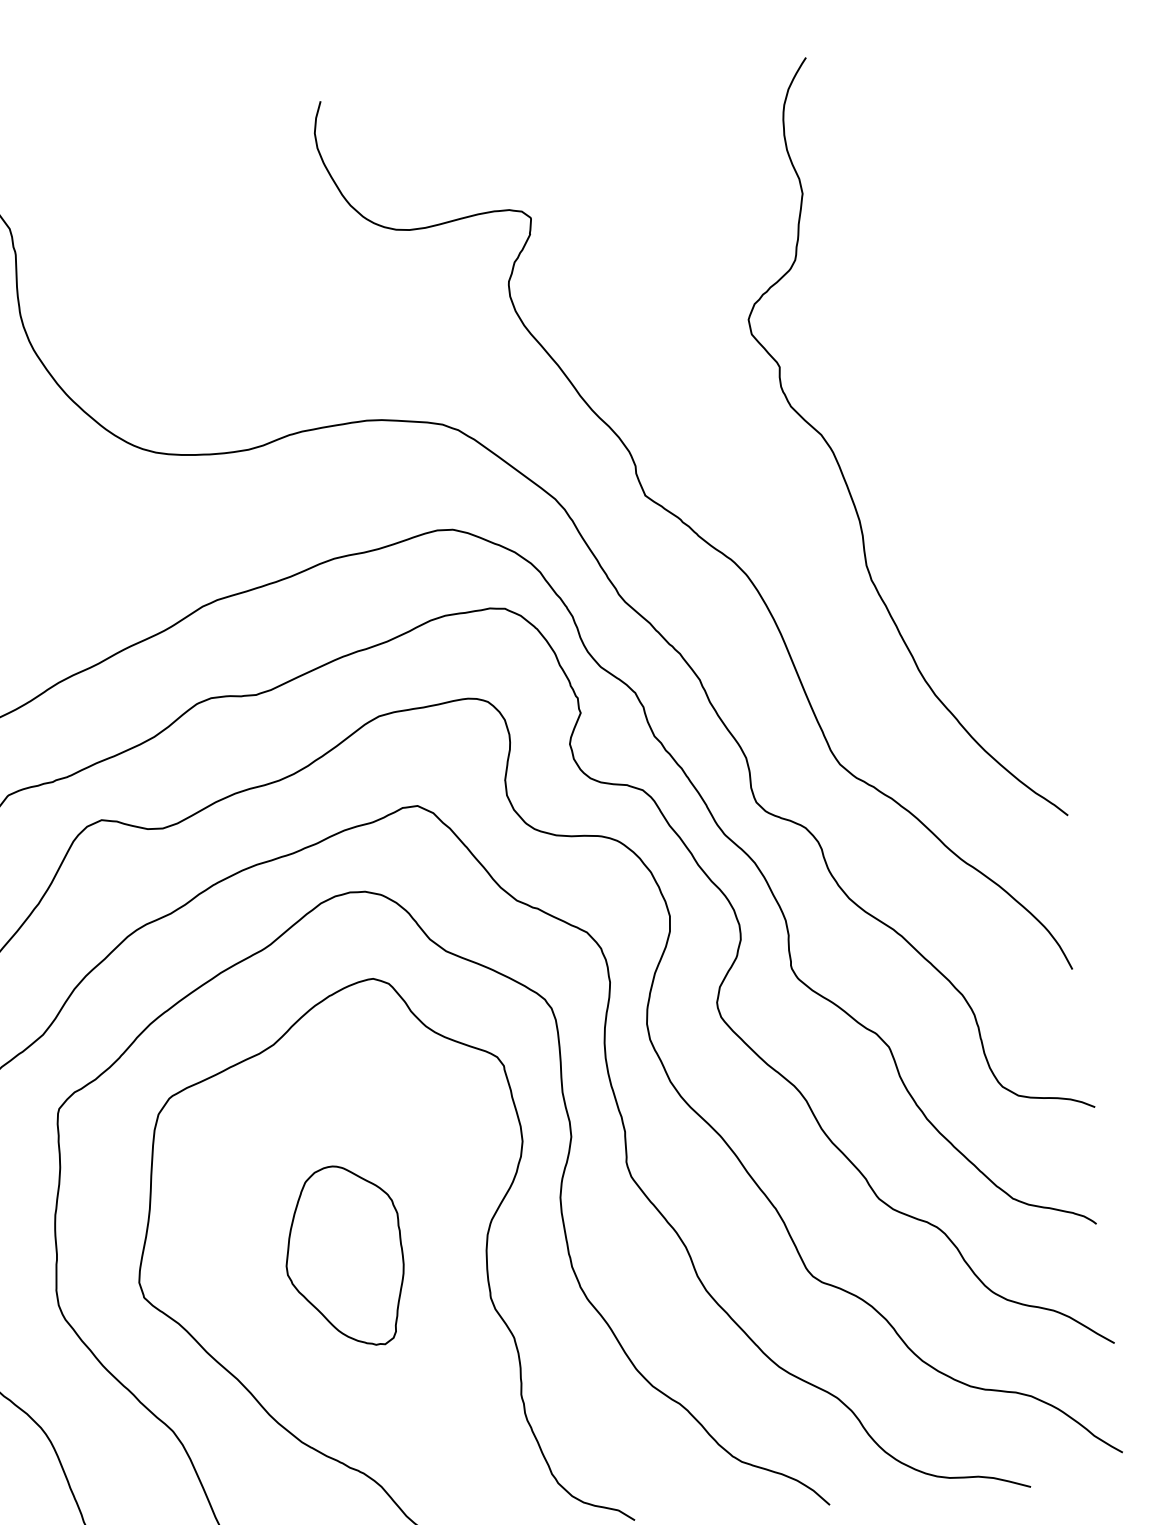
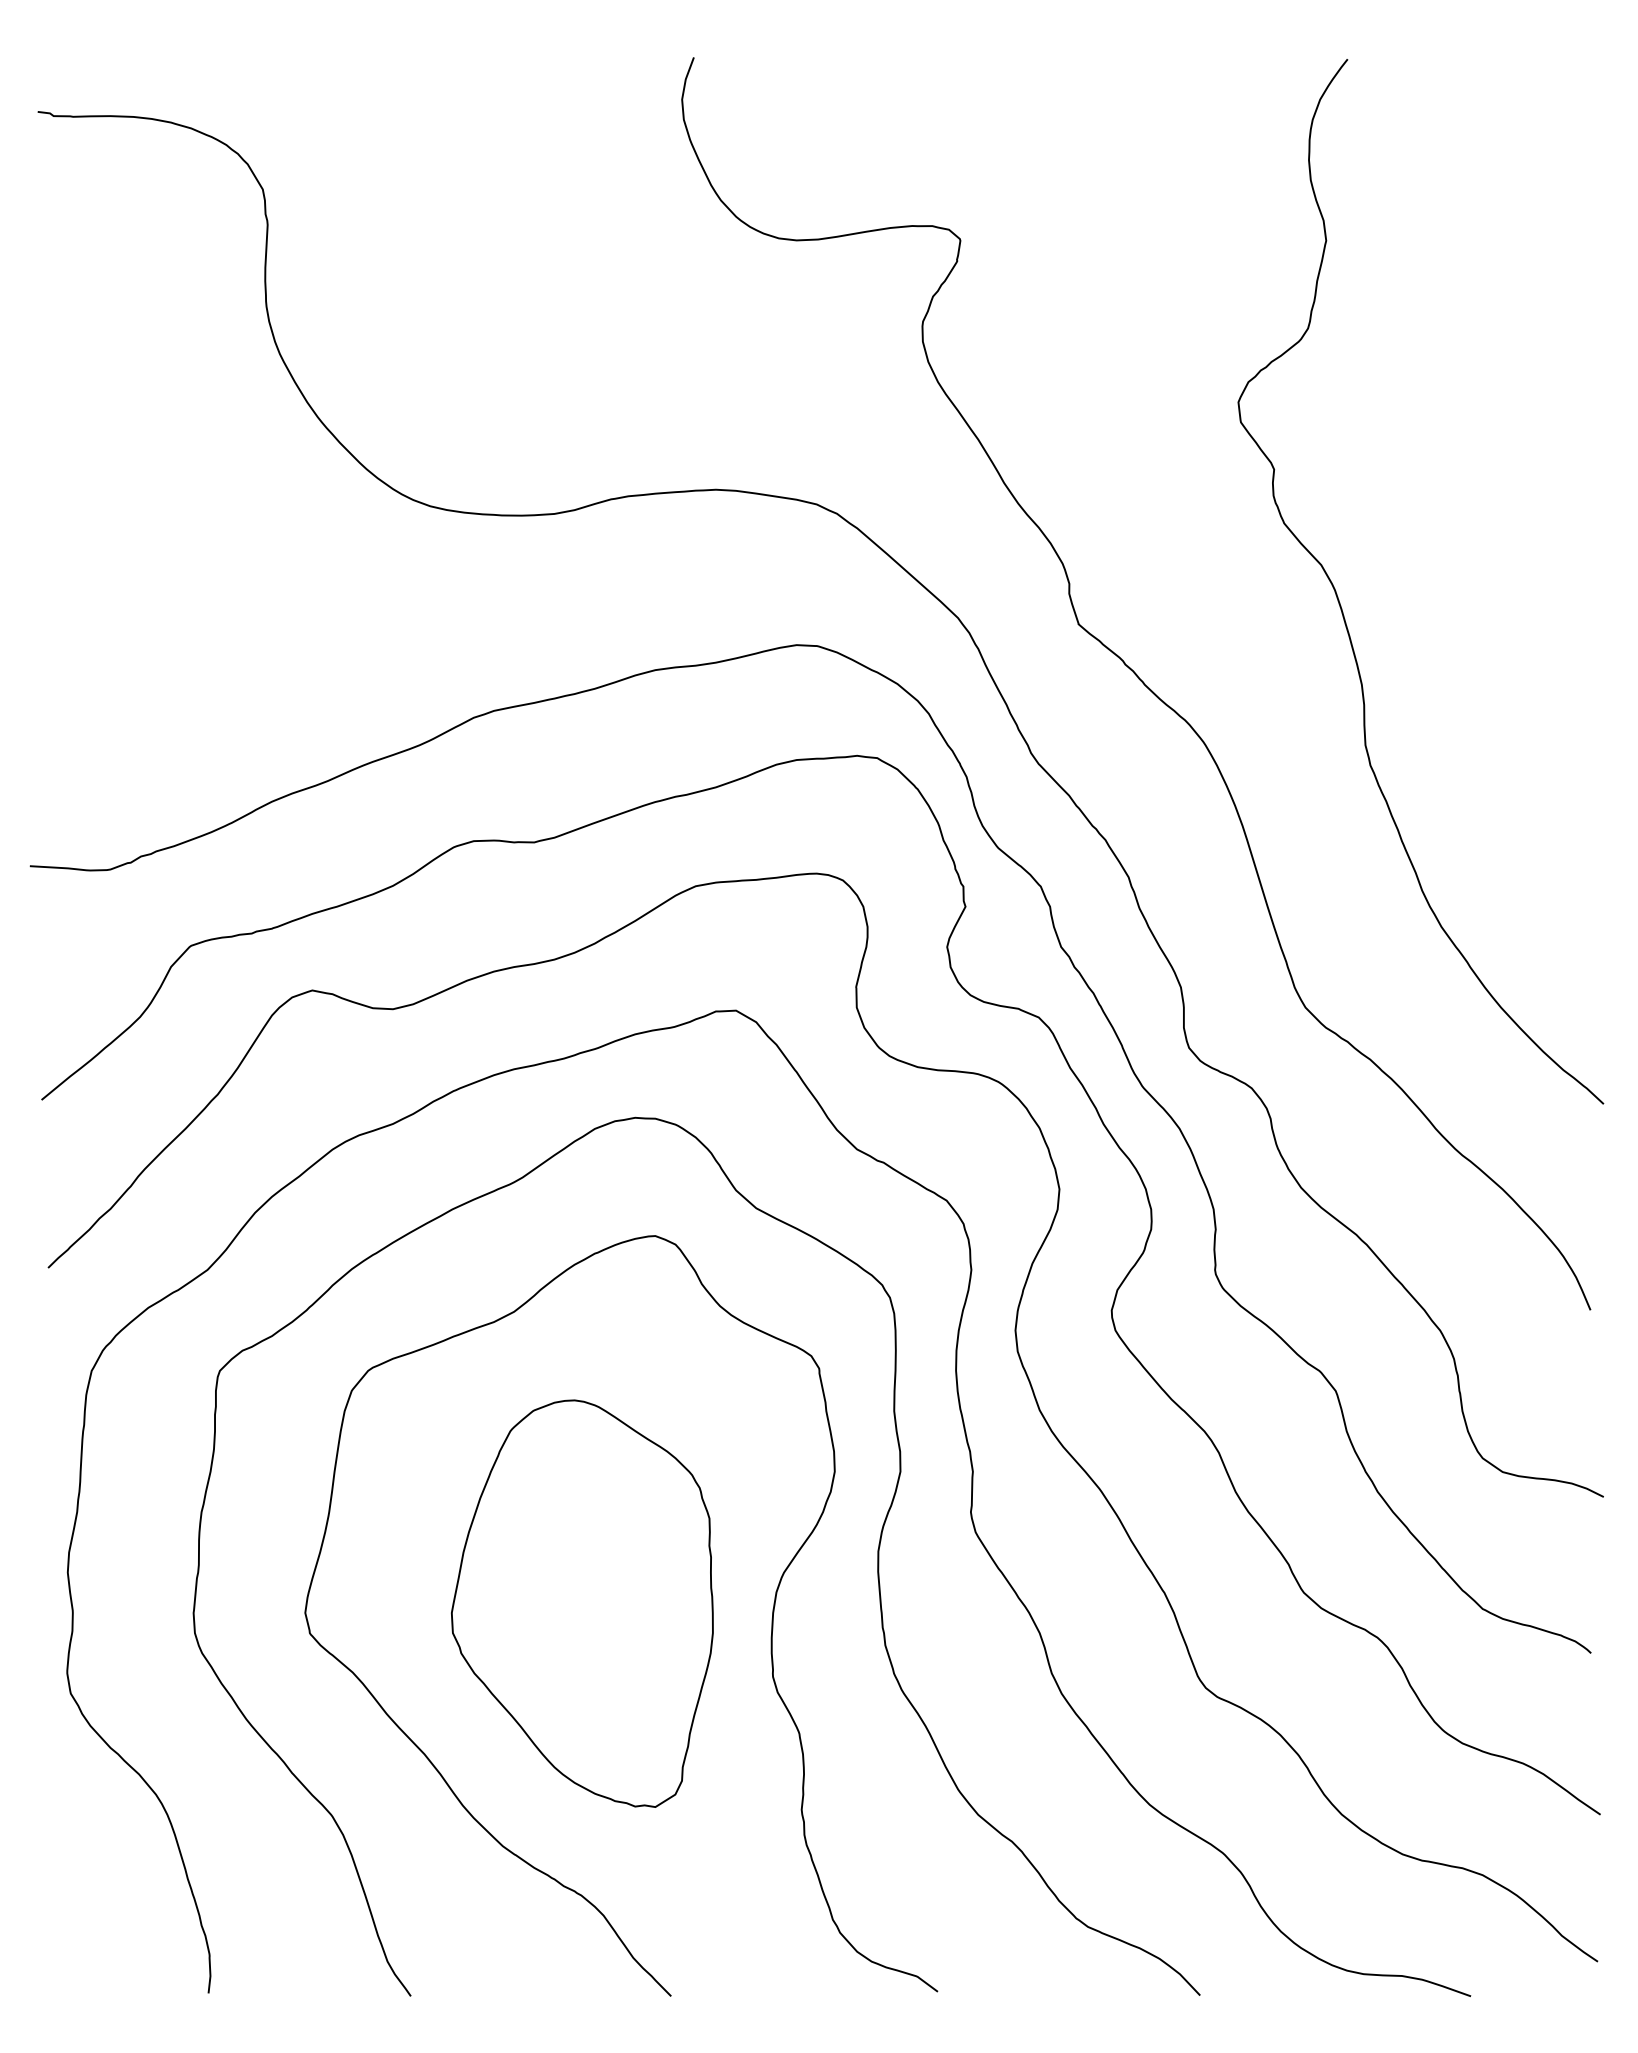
part: (344, 1256) -> (582, 1603), size x1.67

